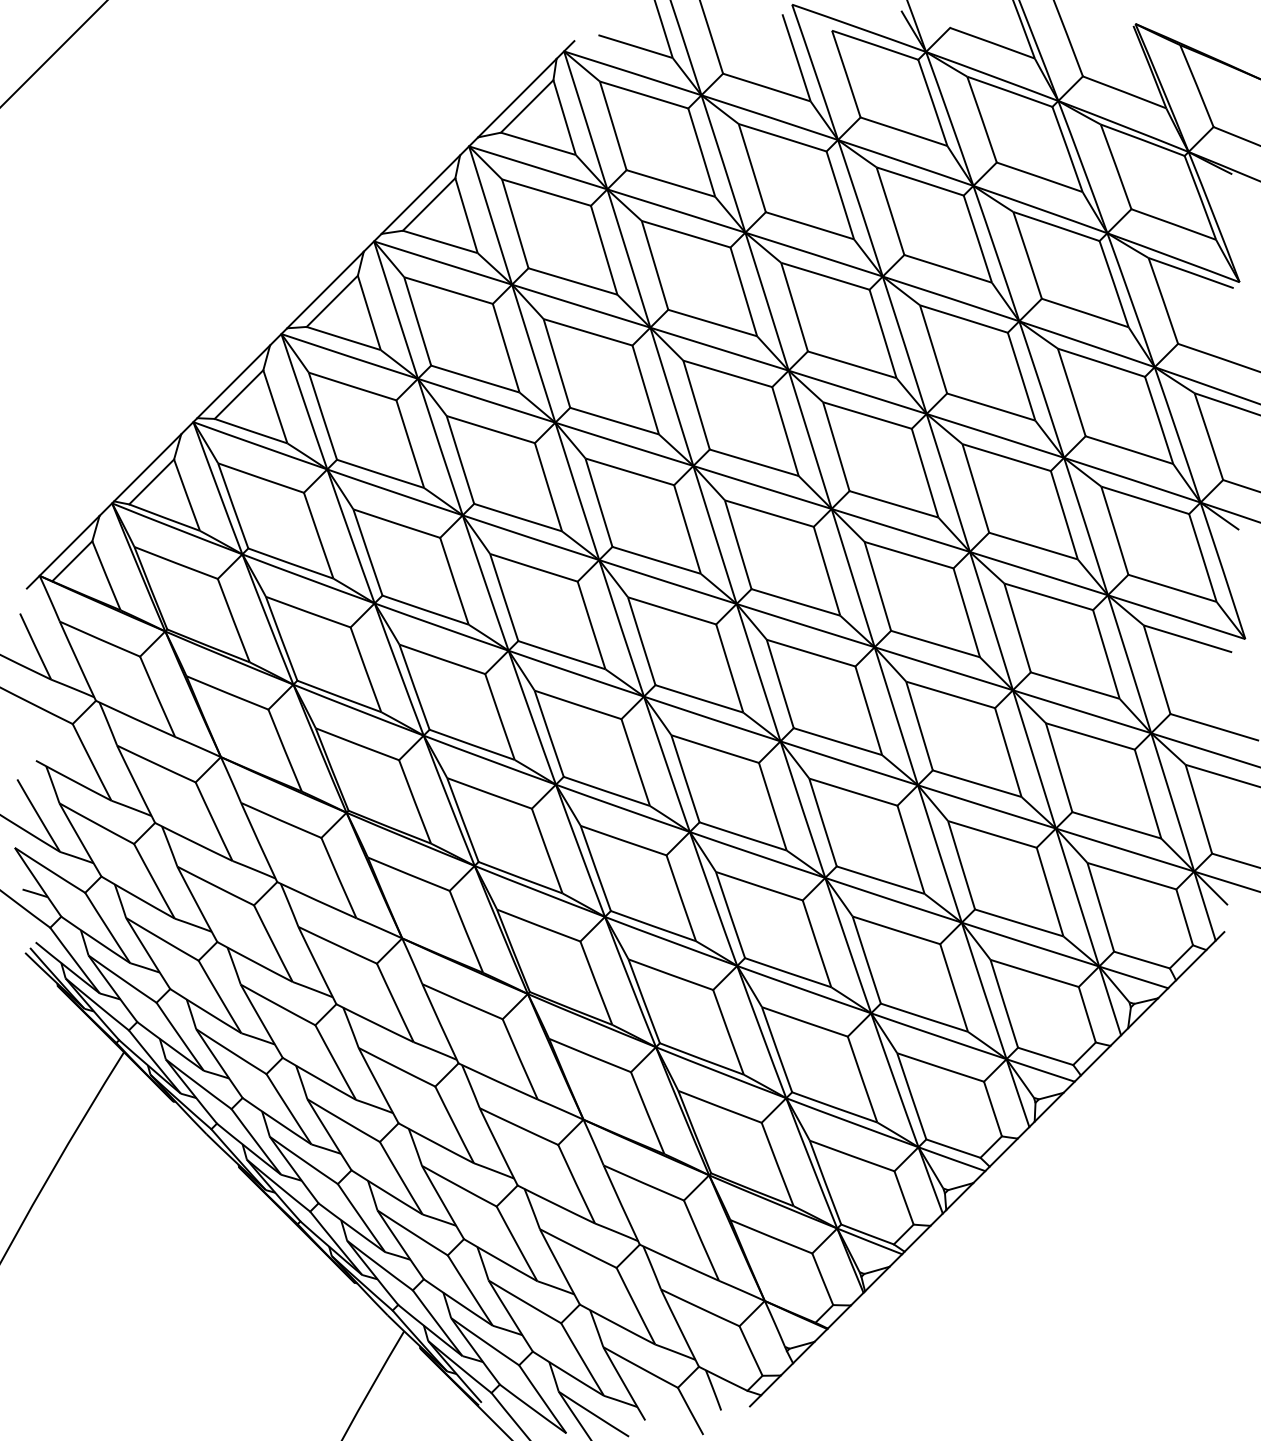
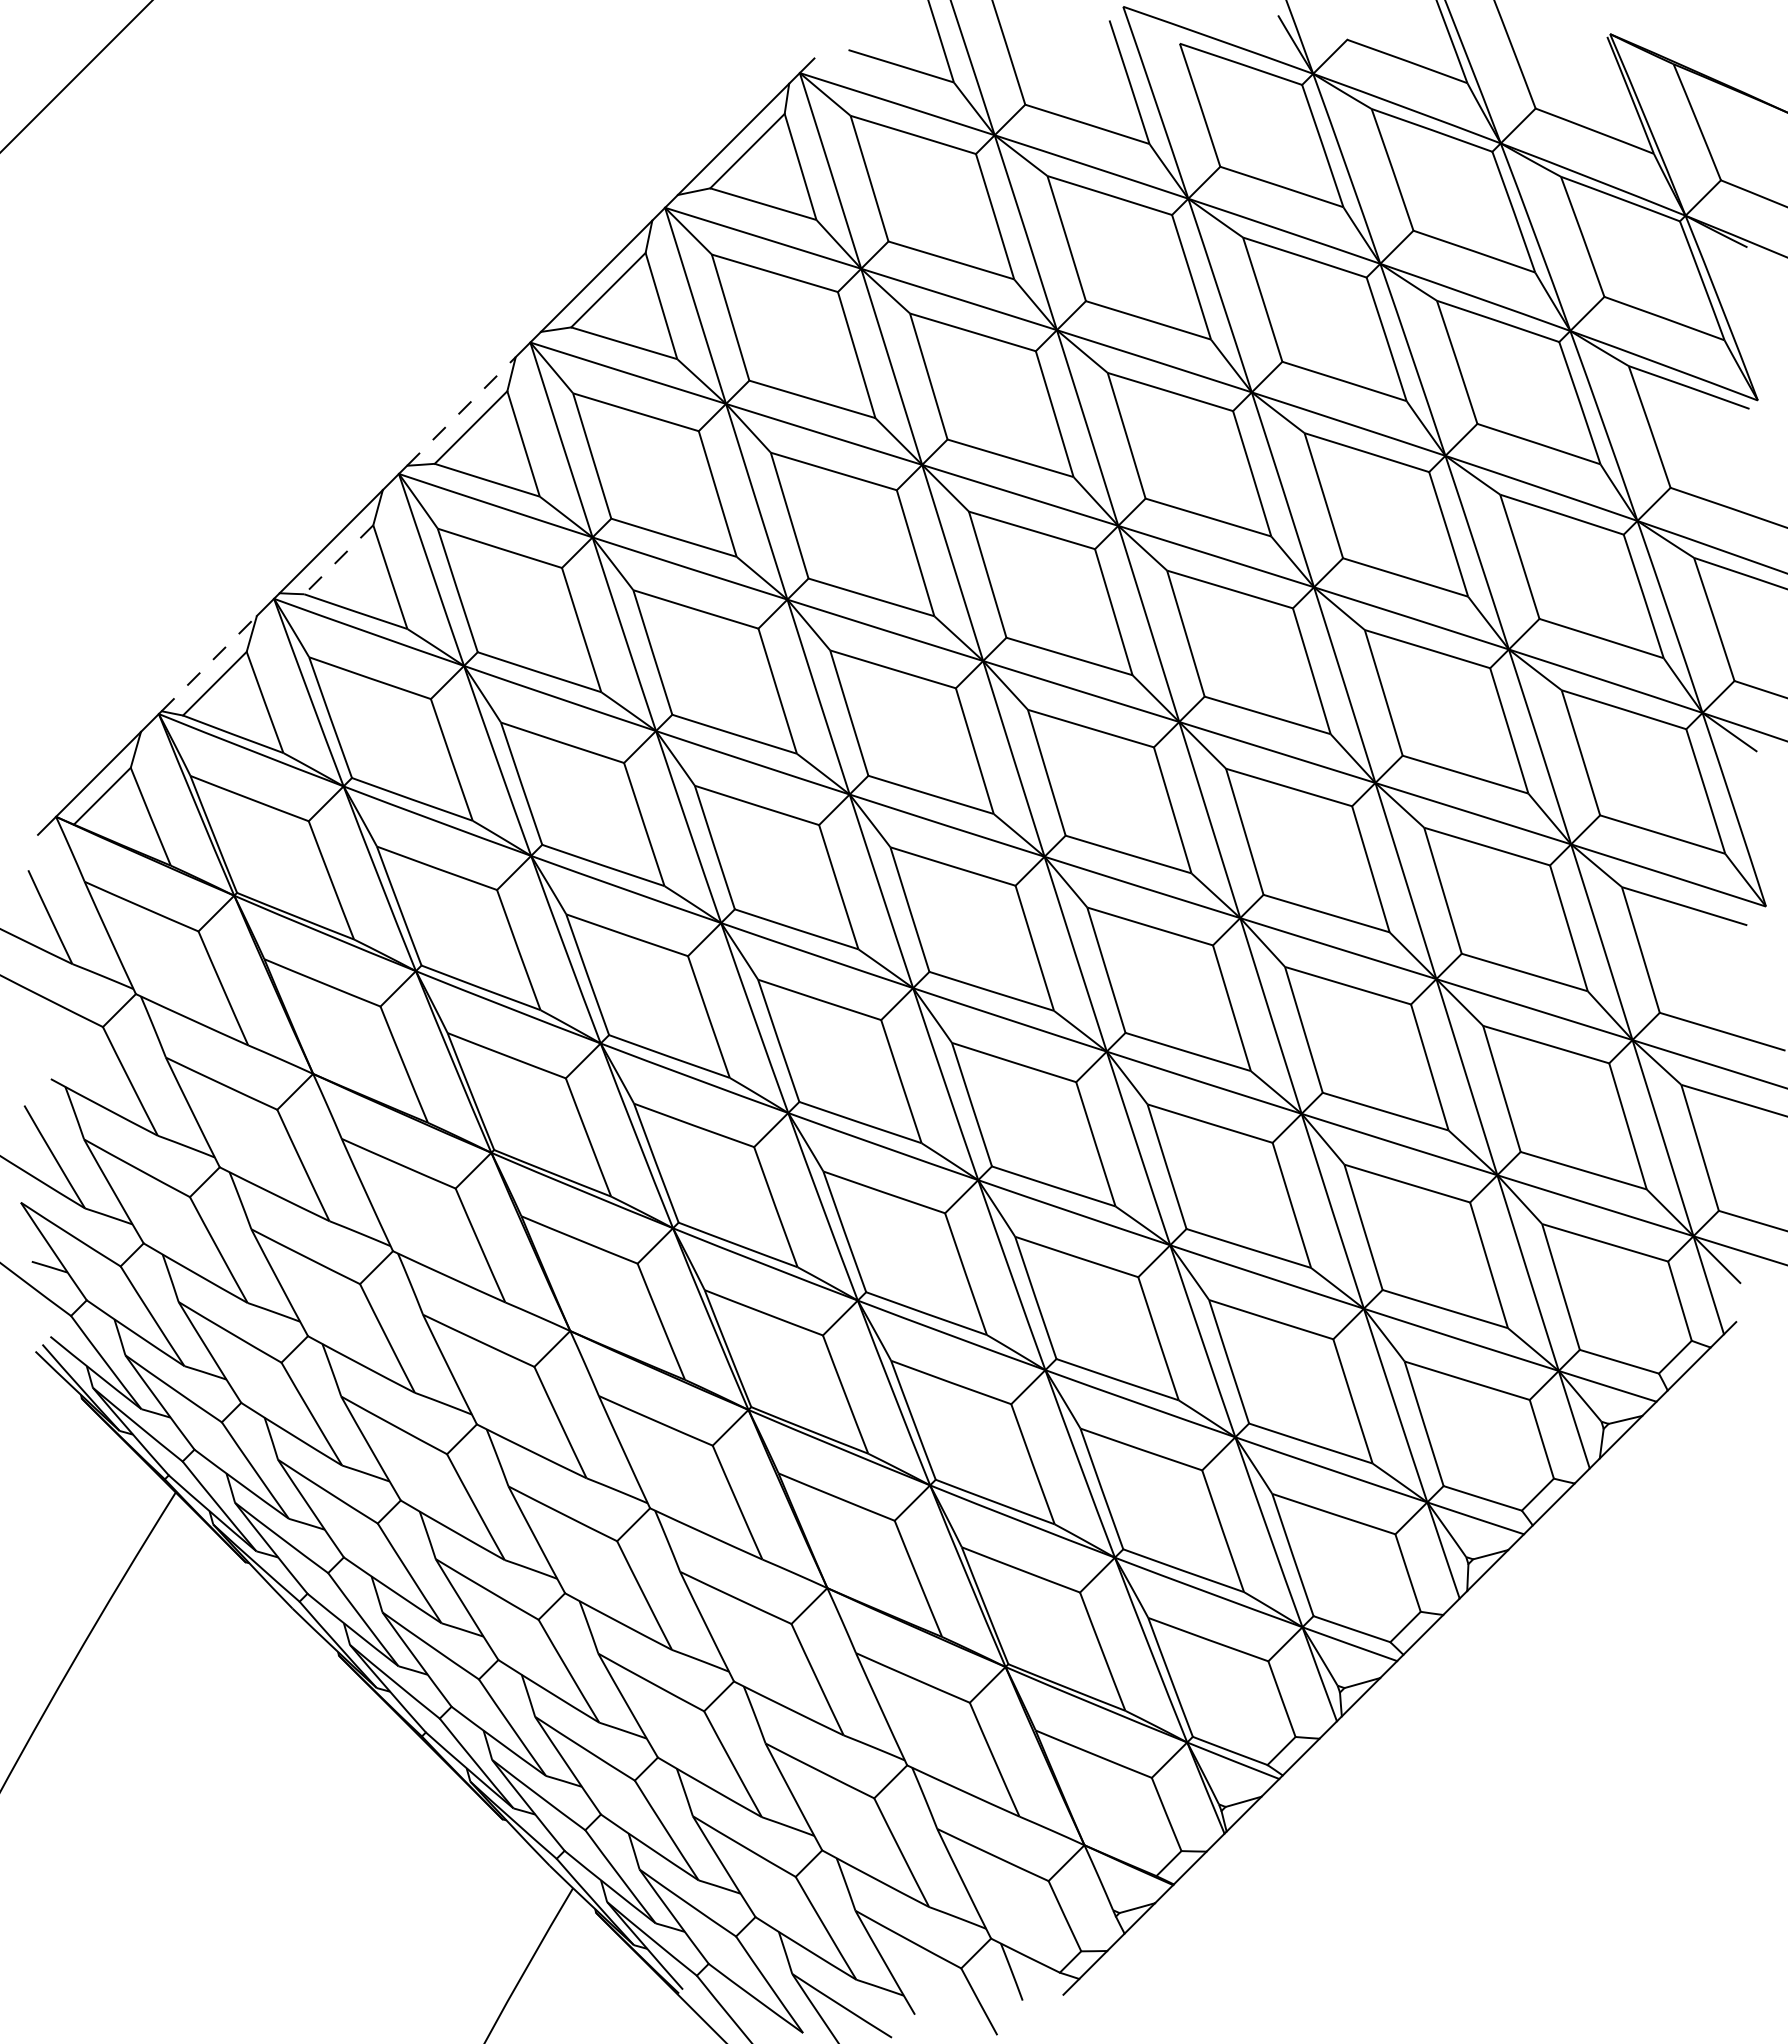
line: (325, 290) -> (461, 411), solid -> dashed
line: (238, 394) -> (338, 559), solid -> dashed
line: (147, 467) -> (209, 663), solid -> dashed

